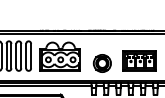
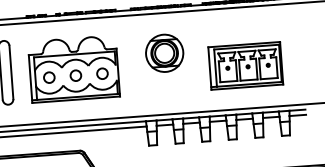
part: (101, 63) -> (162, 53), moved

